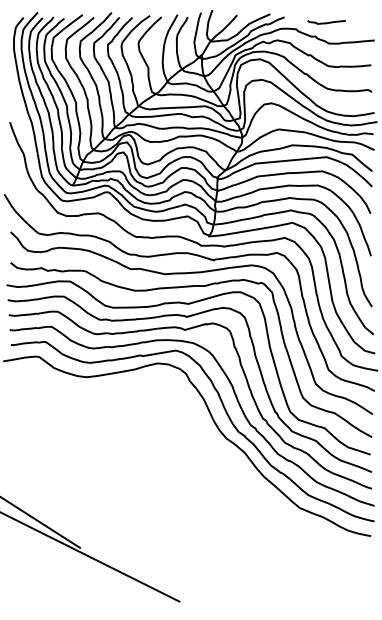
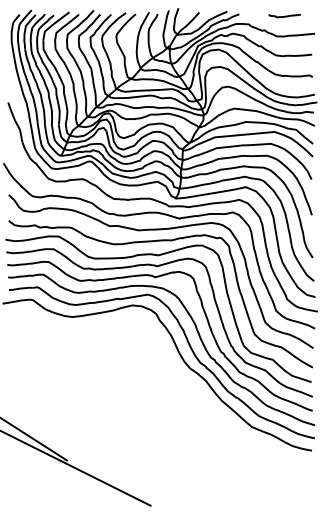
curve: (326, 22) -> (284, 16), moved

